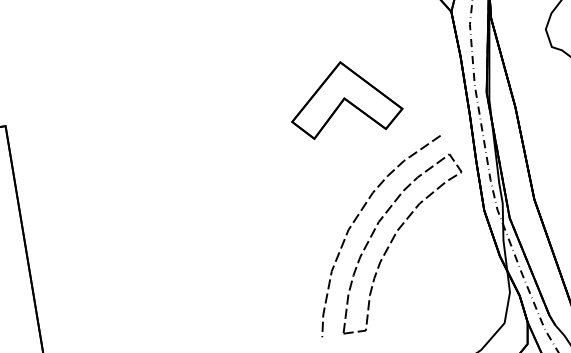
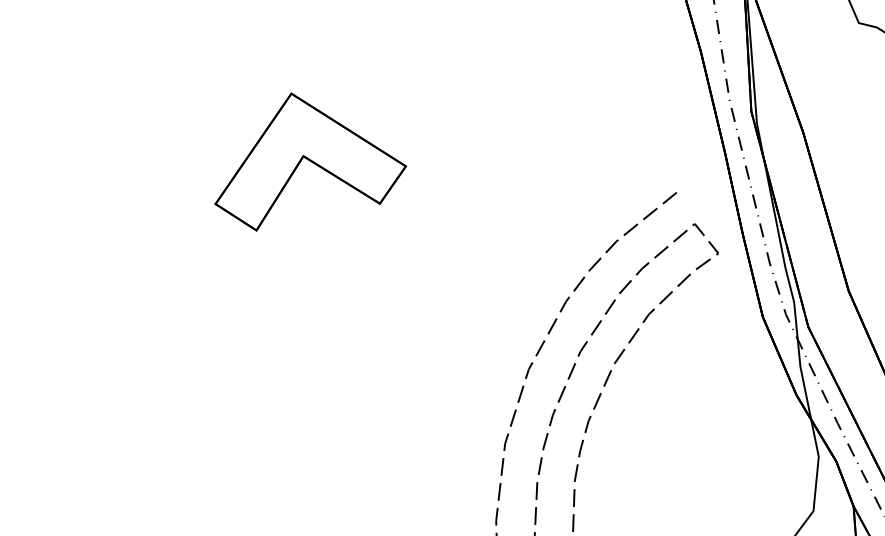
part: (347, 100) -> (309, 159), moved

